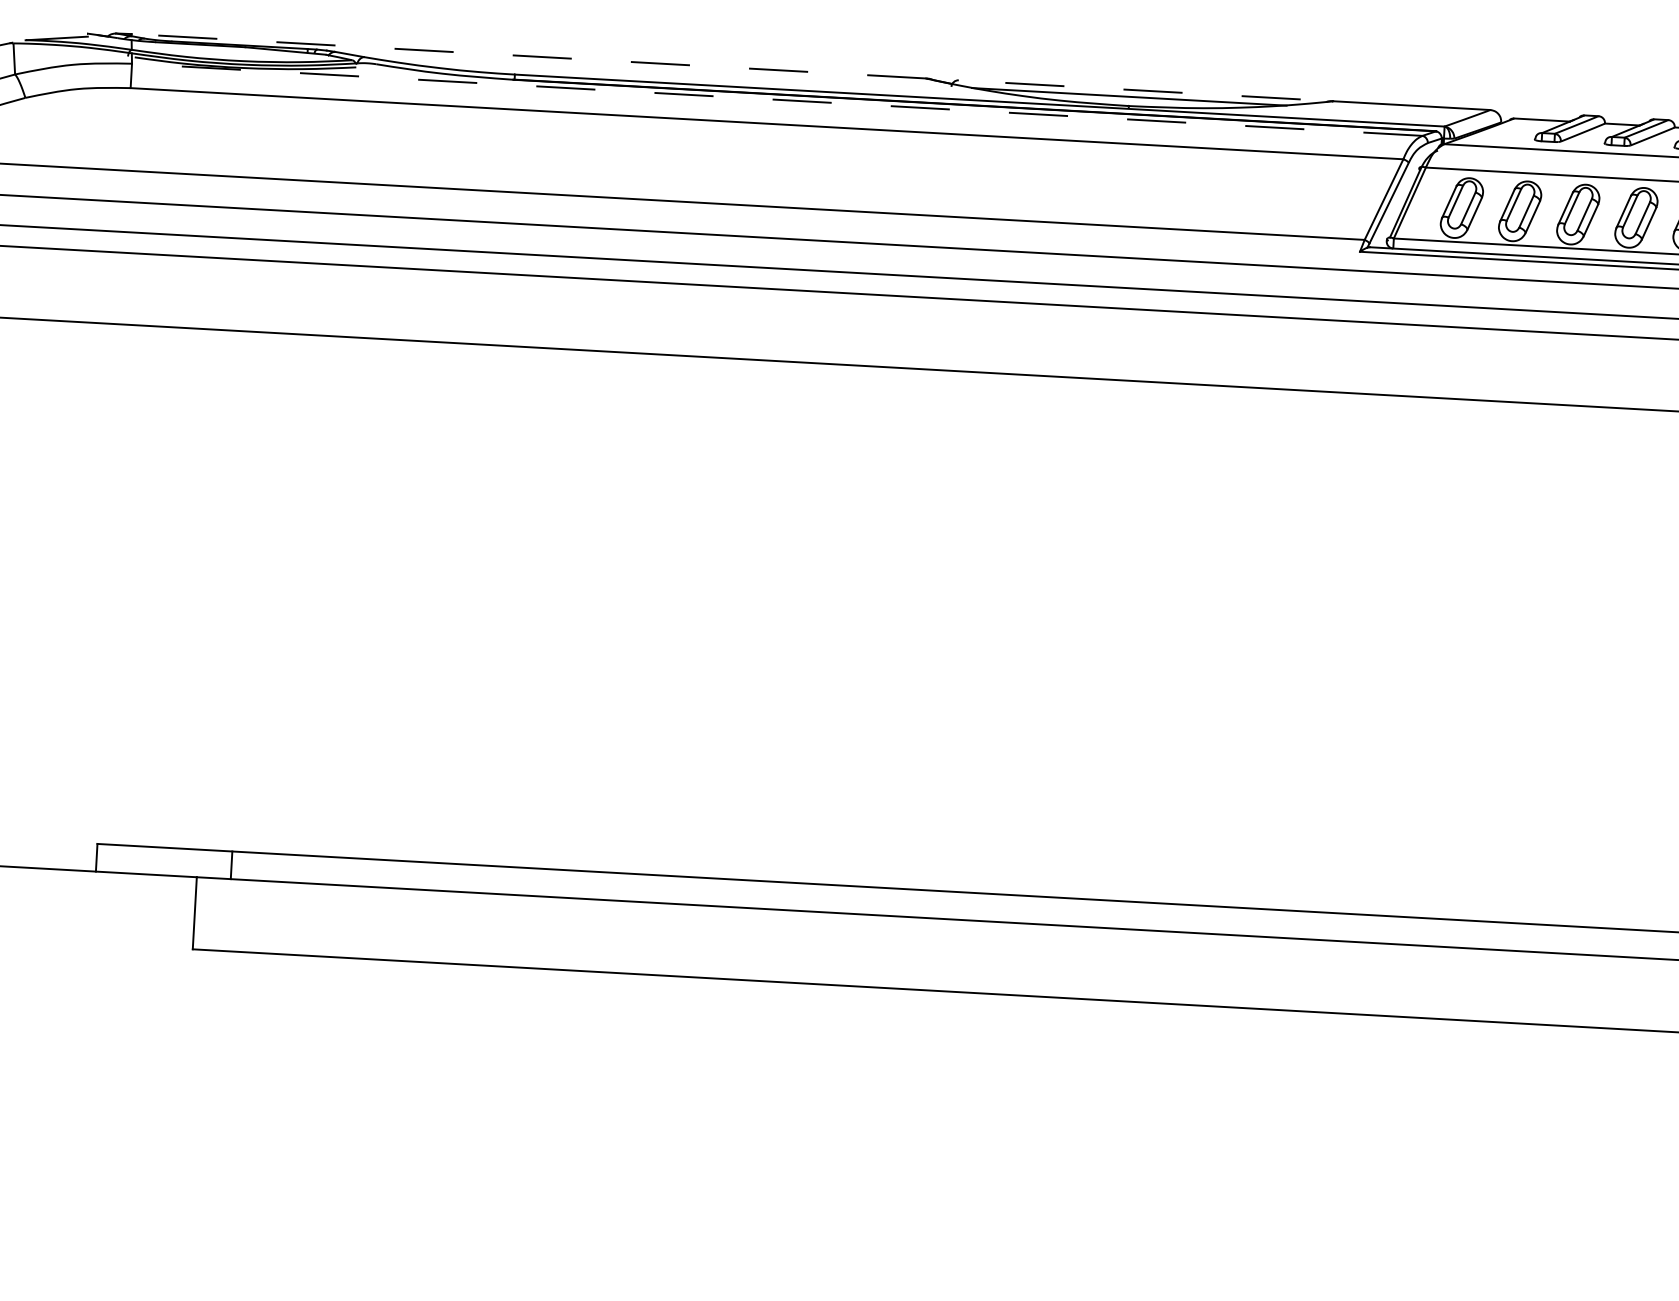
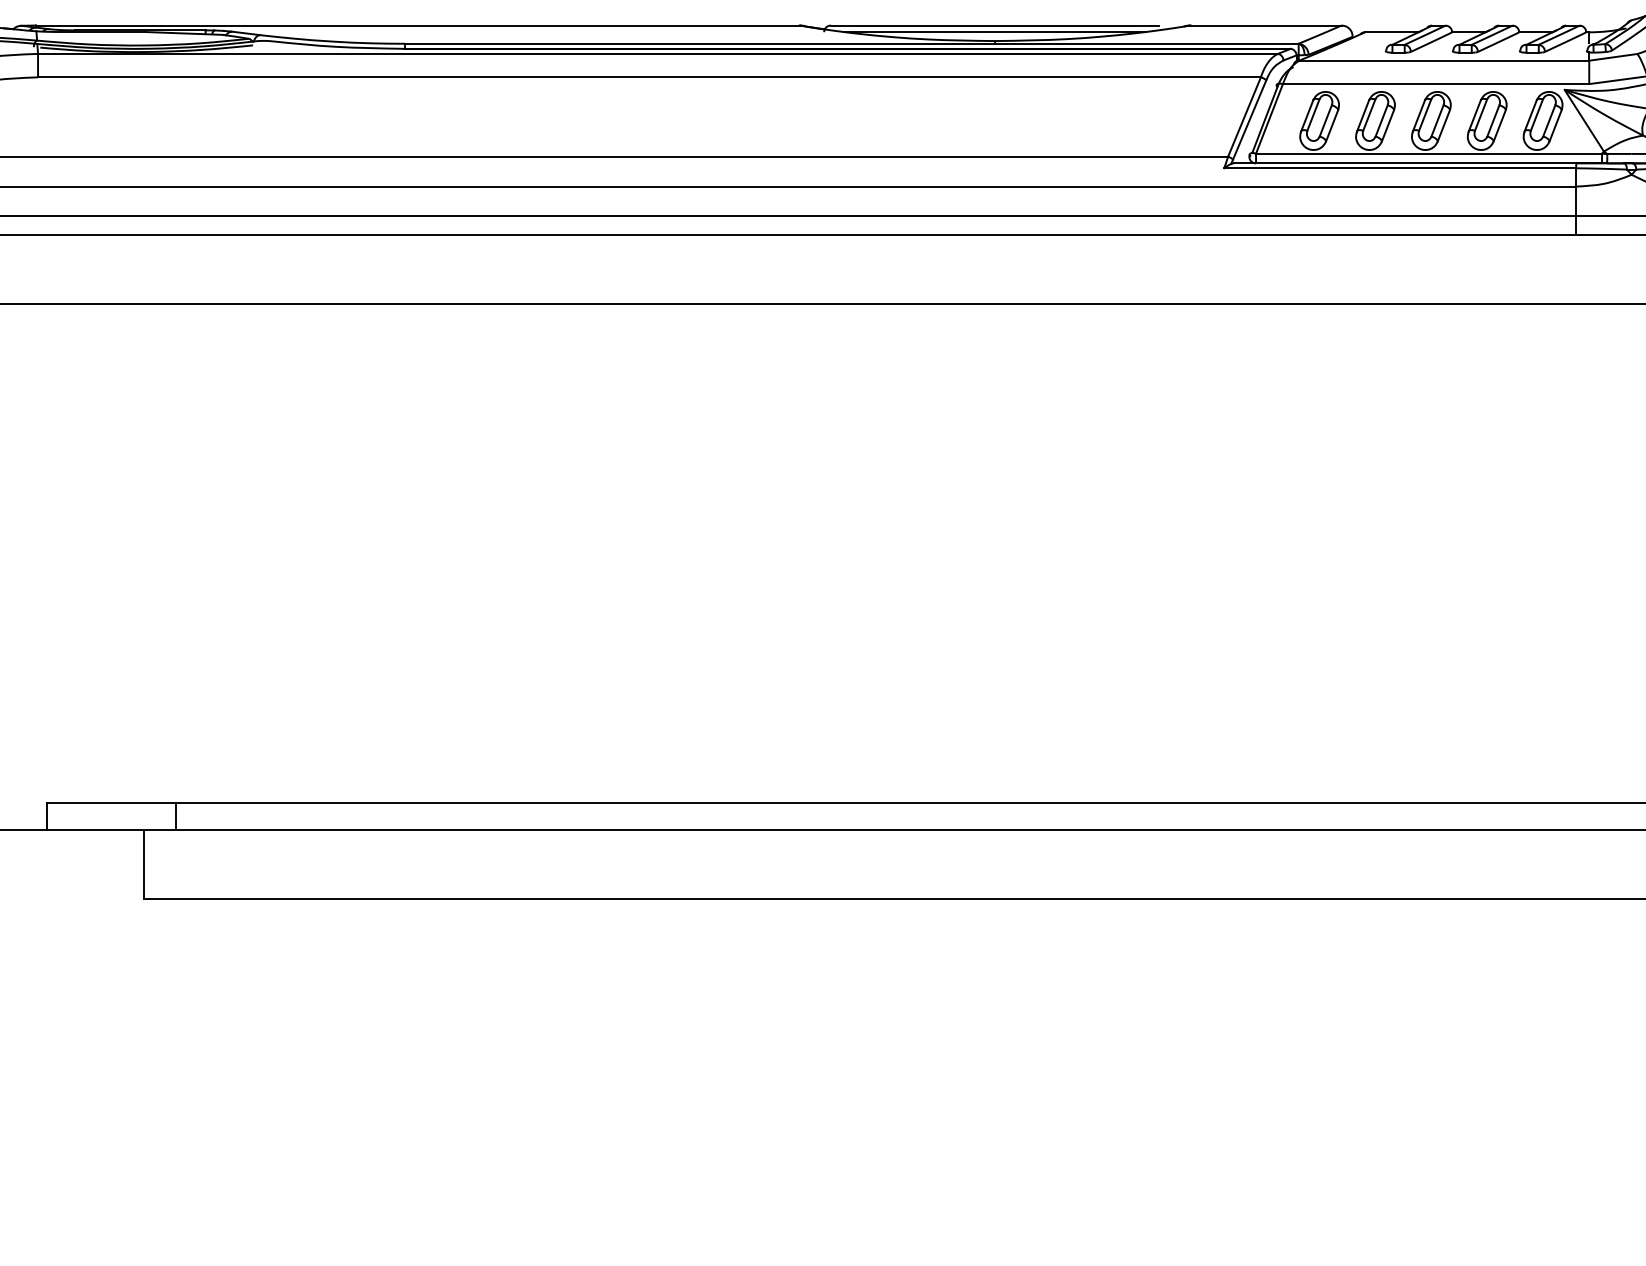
line: (528, 56) -> (417, 25), dashed -> solid
line: (1129, 89) -> (994, 25), dashed -> solid
line: (777, 99) -> (658, 53), dashed -> solid

